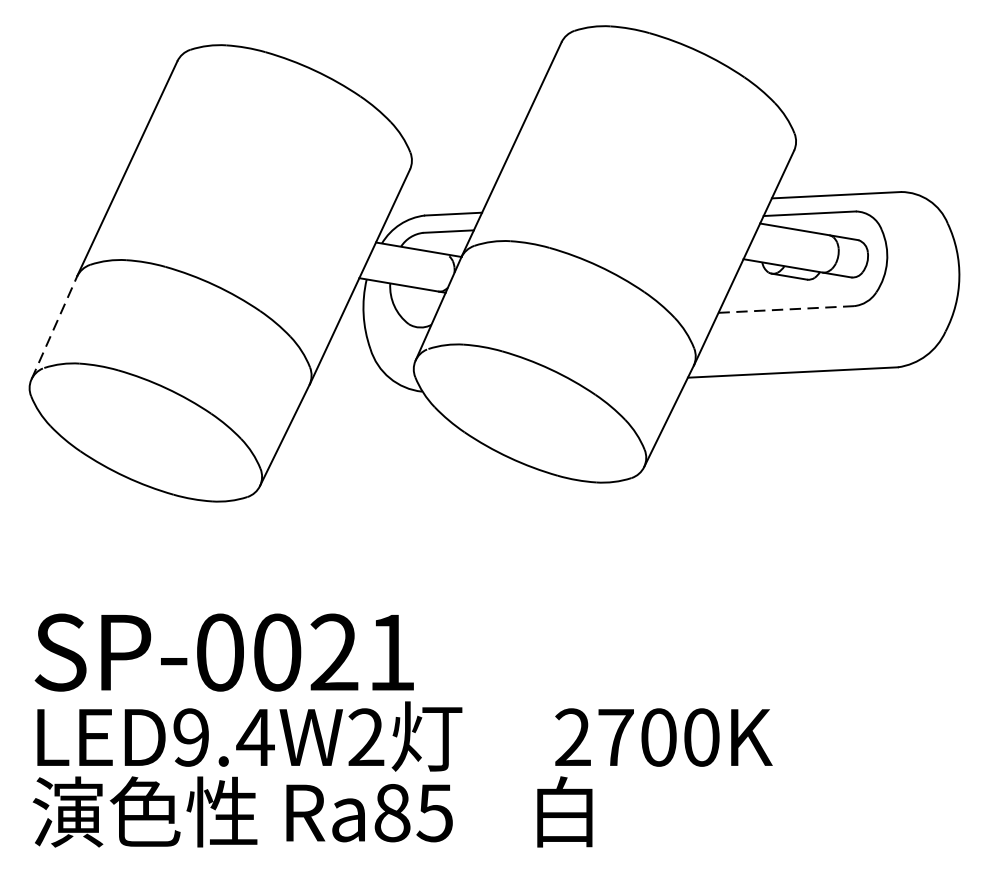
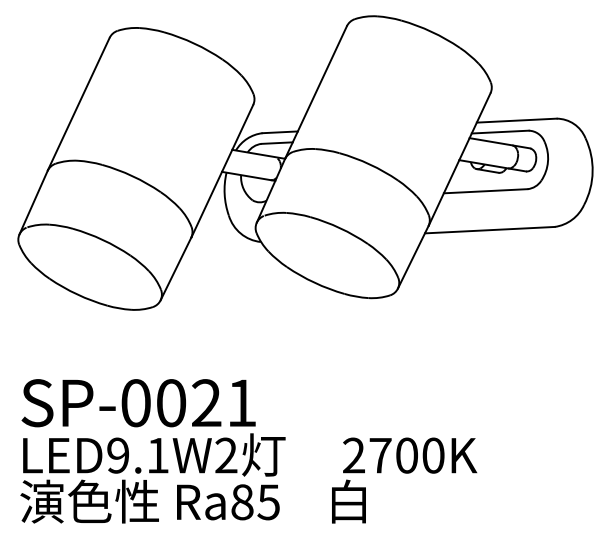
line: (785, 309) -> (485, 191), dashed -> solid
line: (54, 327) -> (33, 202), dashed -> solid
text: (254, 737) -> (157, 455), LED9.4W2 -> LED9.1W2

